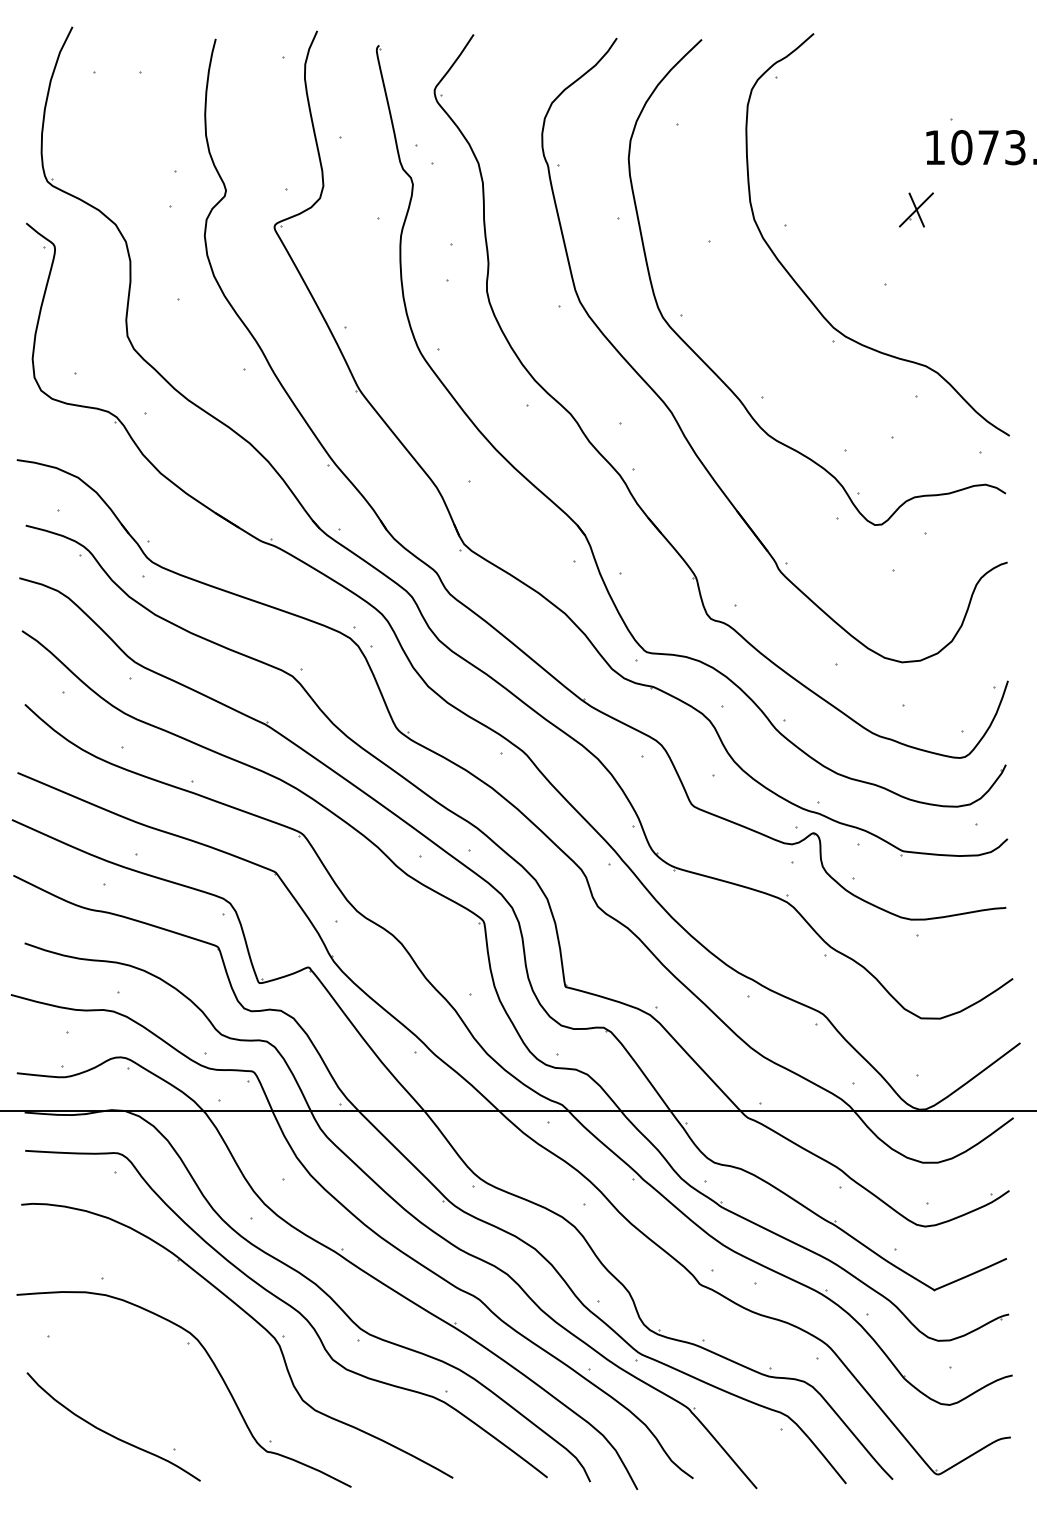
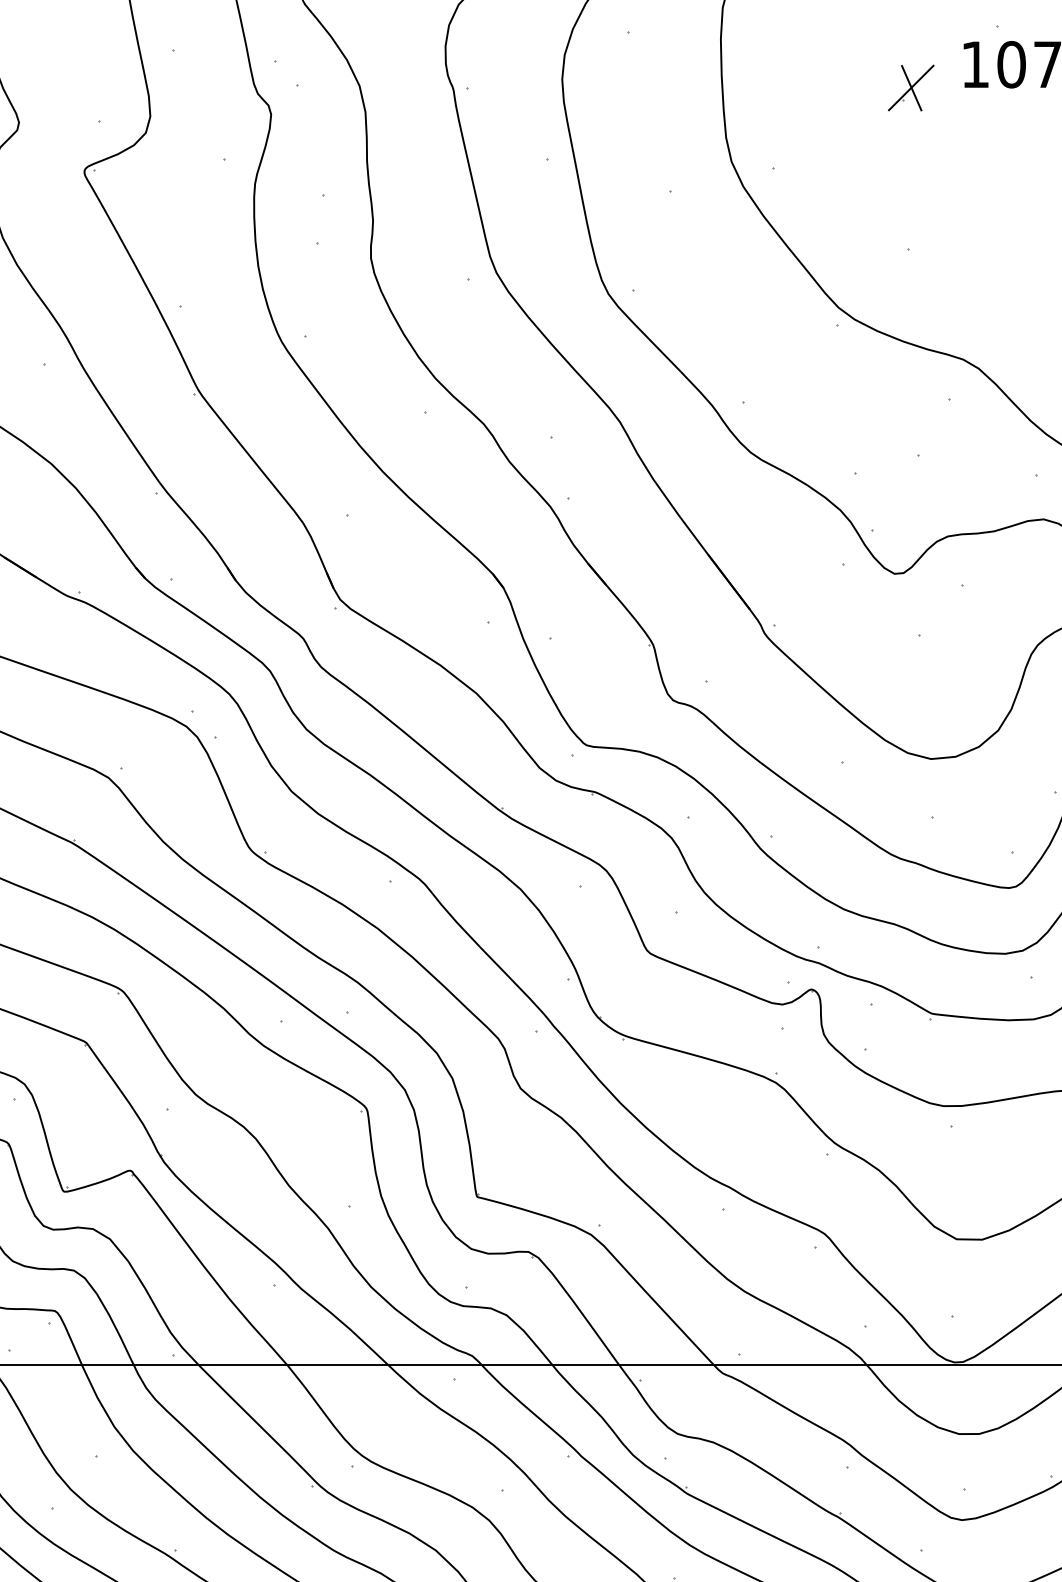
part: (915, 209) -> (909, 87), moved

